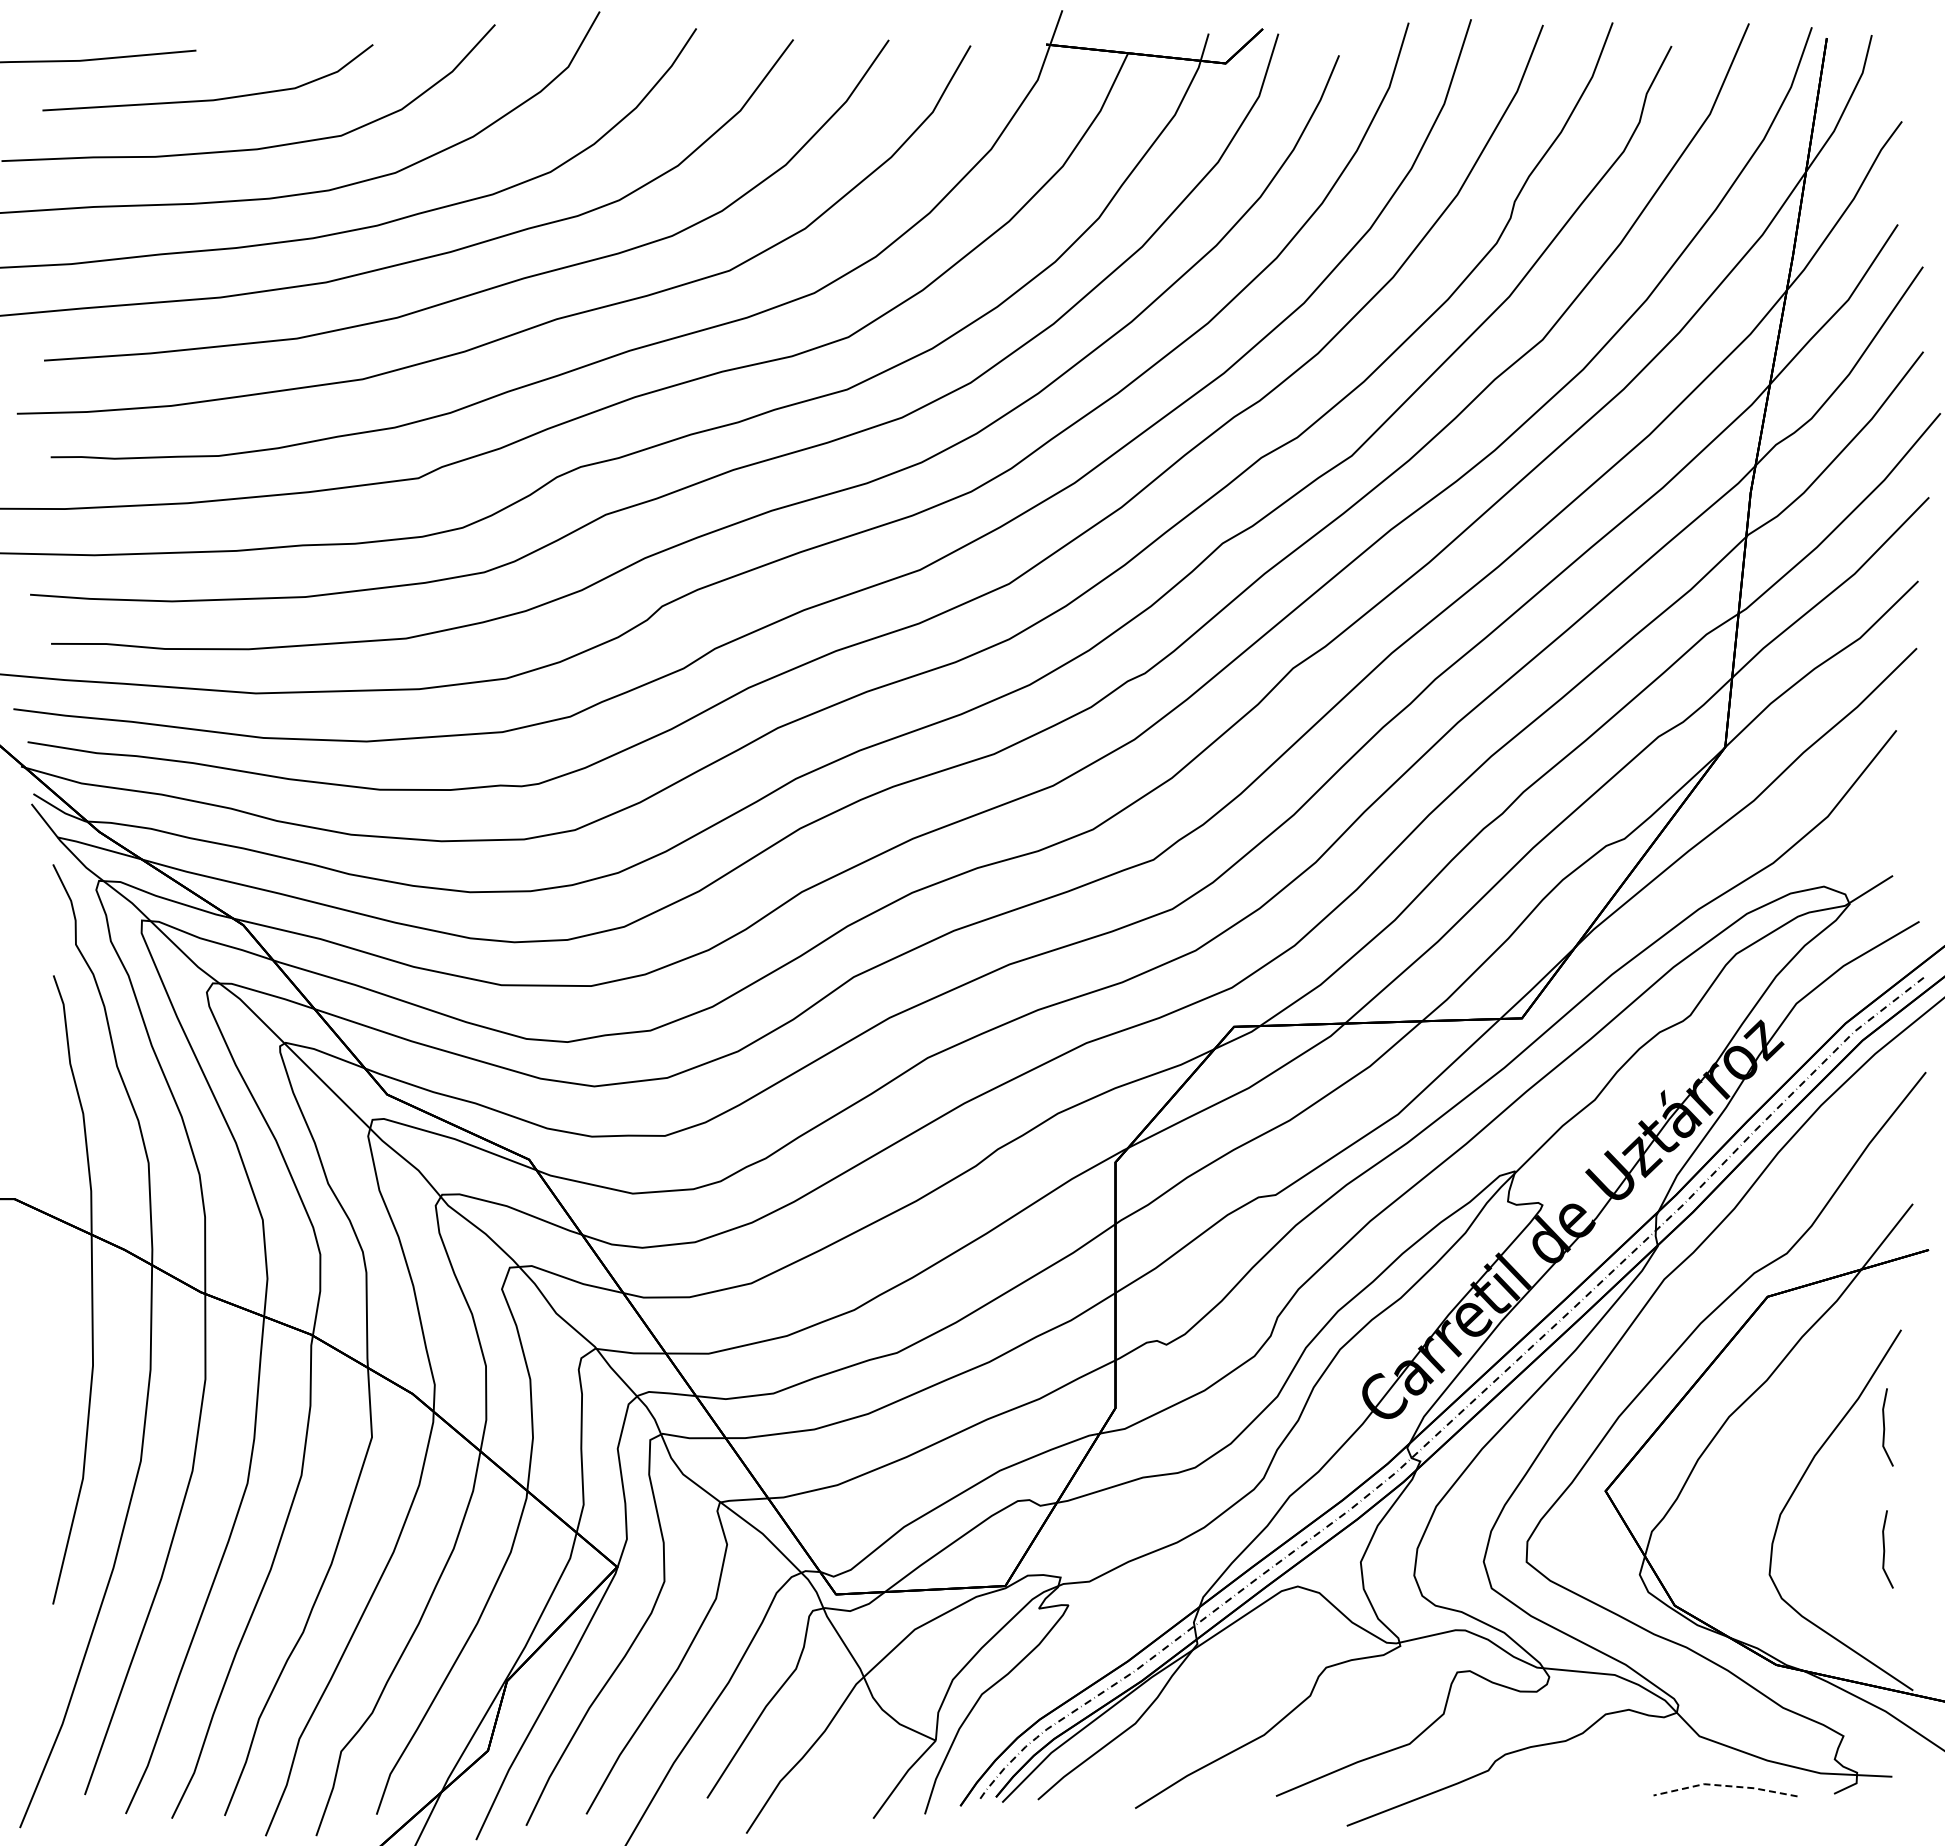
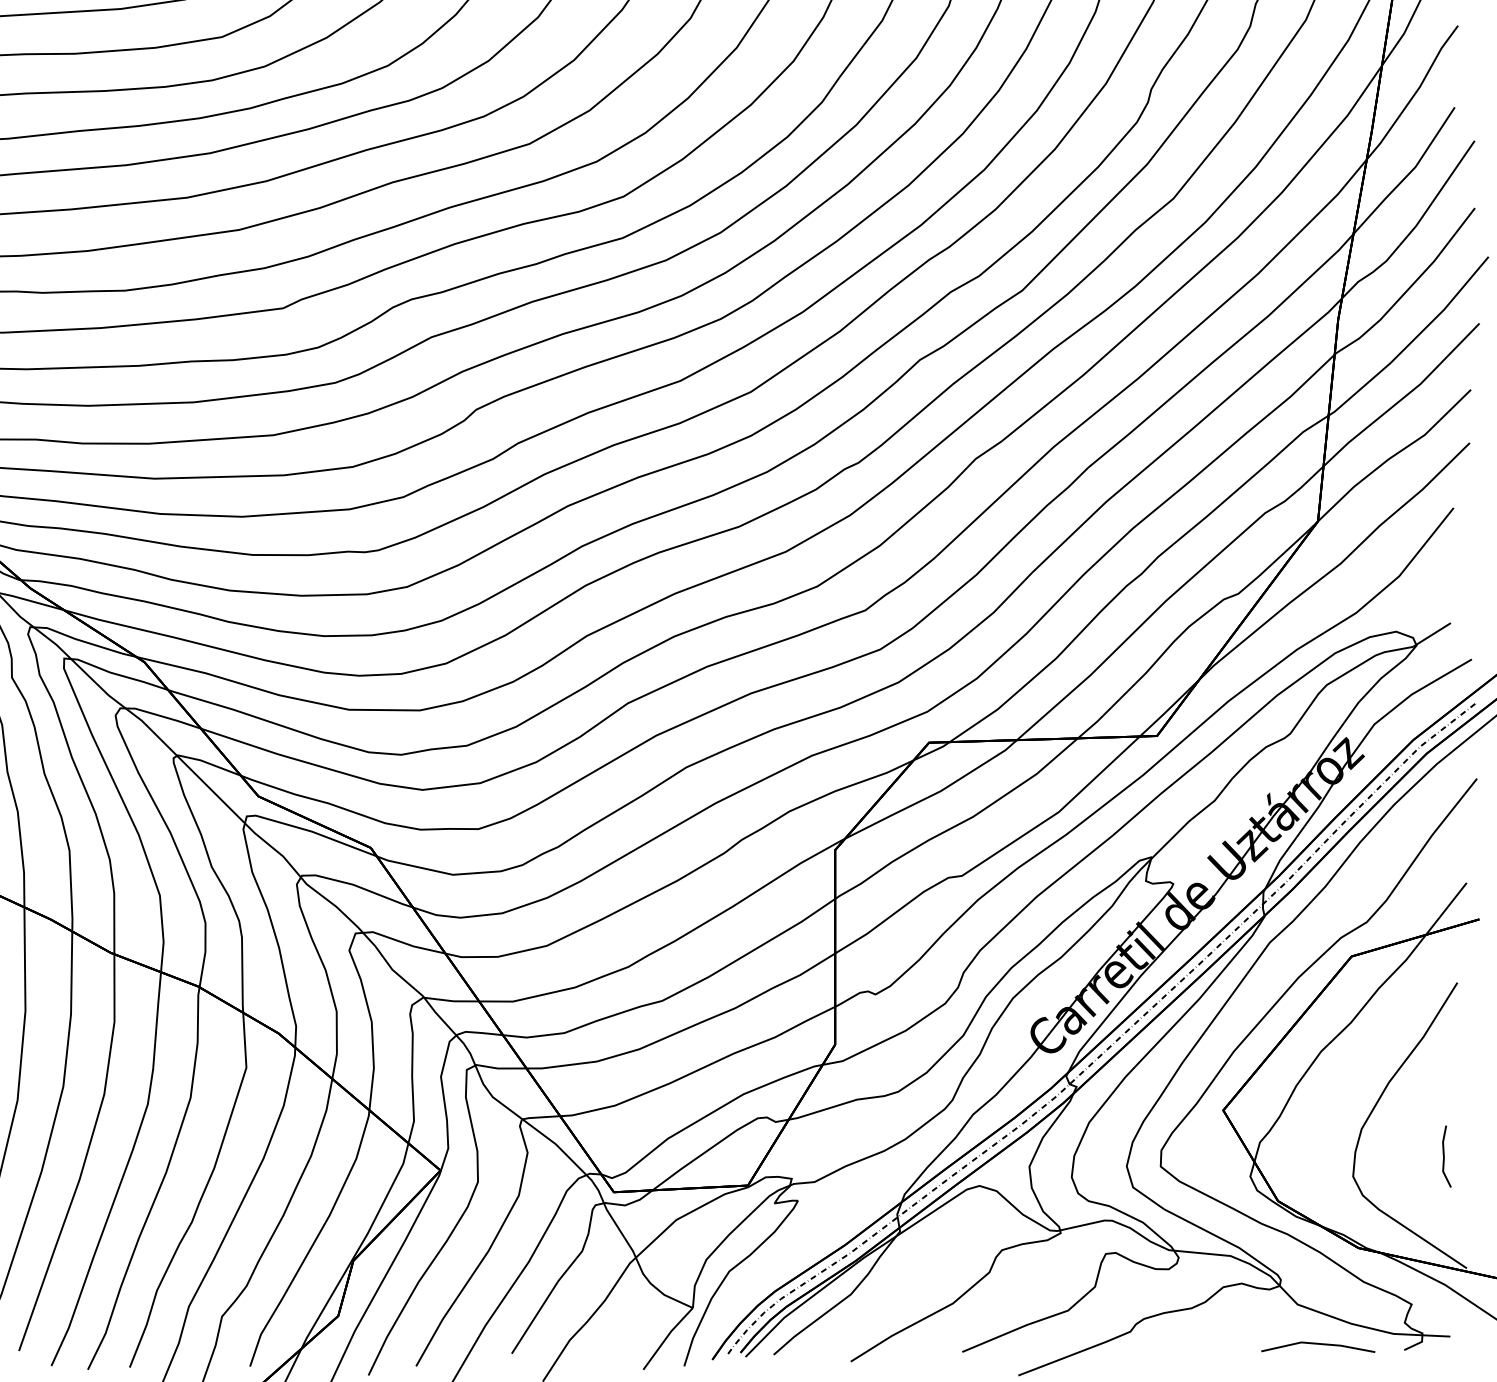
line: (1885, 1427) -> (1444, 1060), removed
line: (1725, 1785) -> (1318, 1343), dashed -> solid

